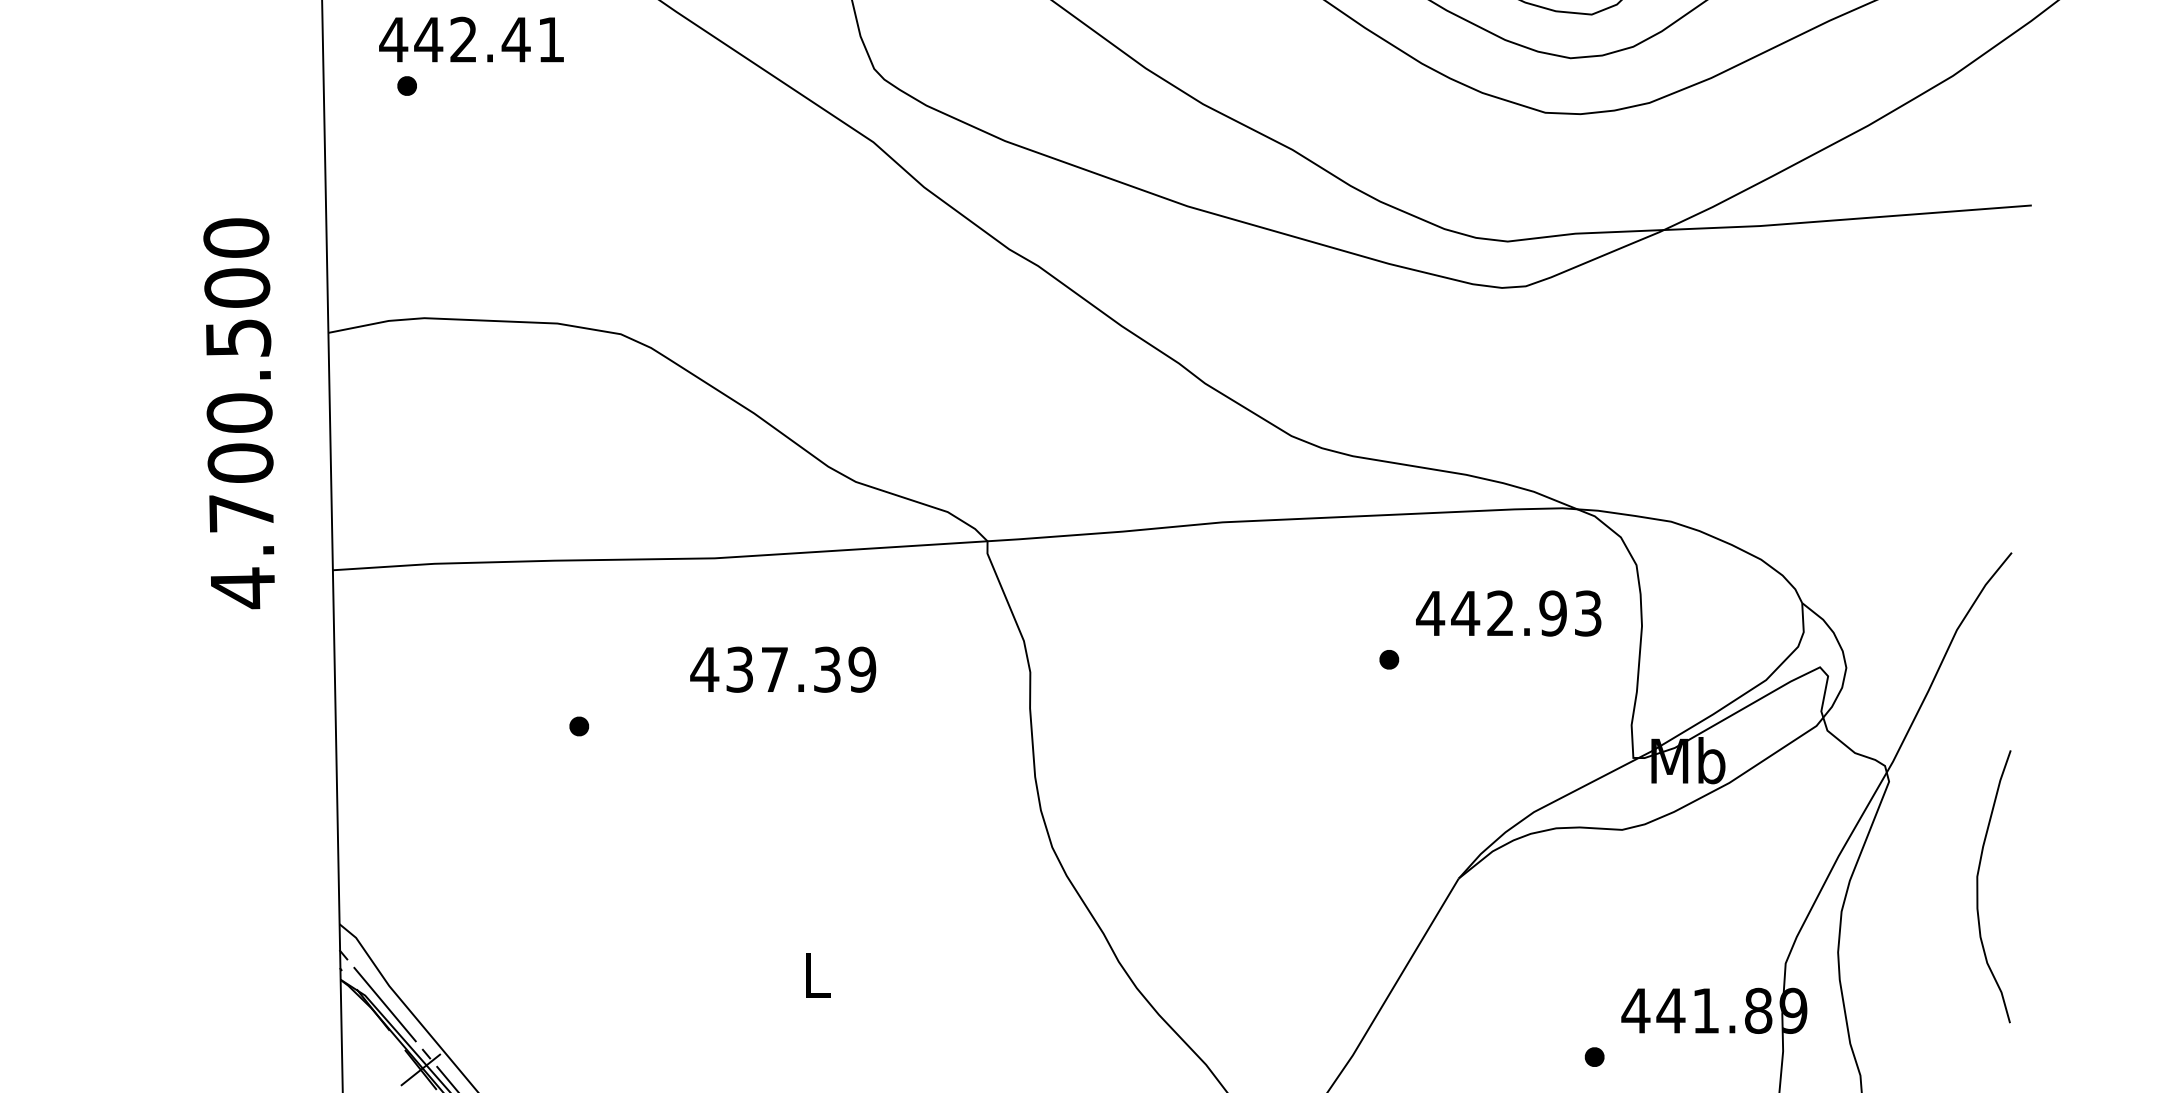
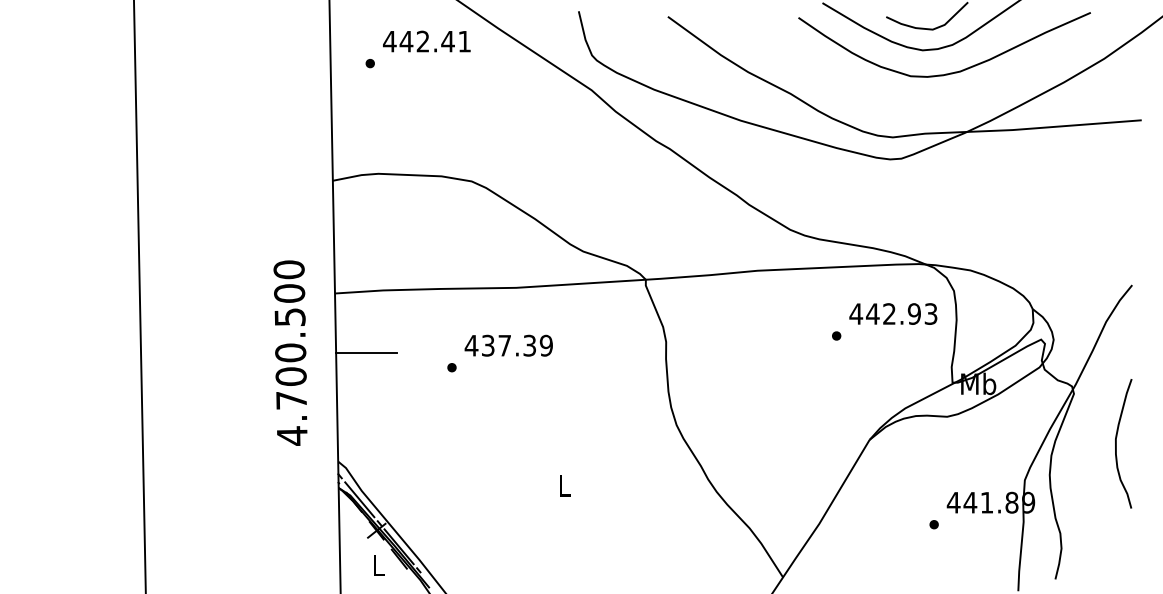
text: (470, 39) -> (426, 41), moved
text: (239, 412) -> (290, 352), moved
text: (782, 669) -> (508, 345), moved
line: (399, 694) -> (366, 352), added

